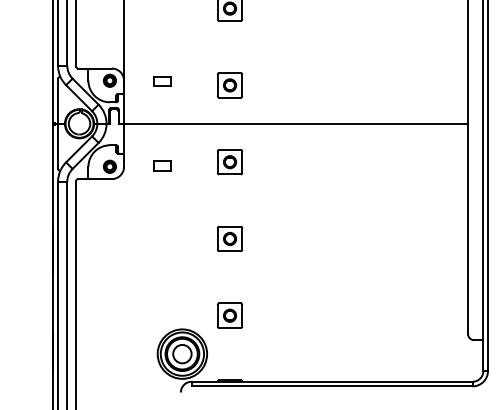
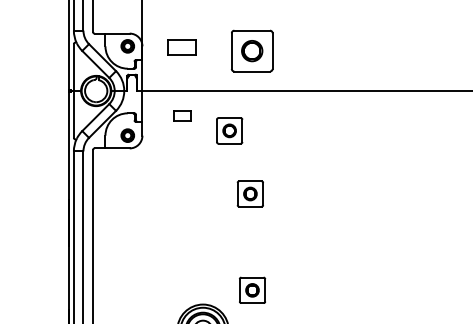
part: (162, 81) -> (182, 47), size x1.6
part: (230, 85) -> (253, 51), size x1.6
part: (229, 162) -> (229, 131), moved
part: (162, 165) -> (182, 115), moved
part: (230, 238) -> (250, 193), moved

